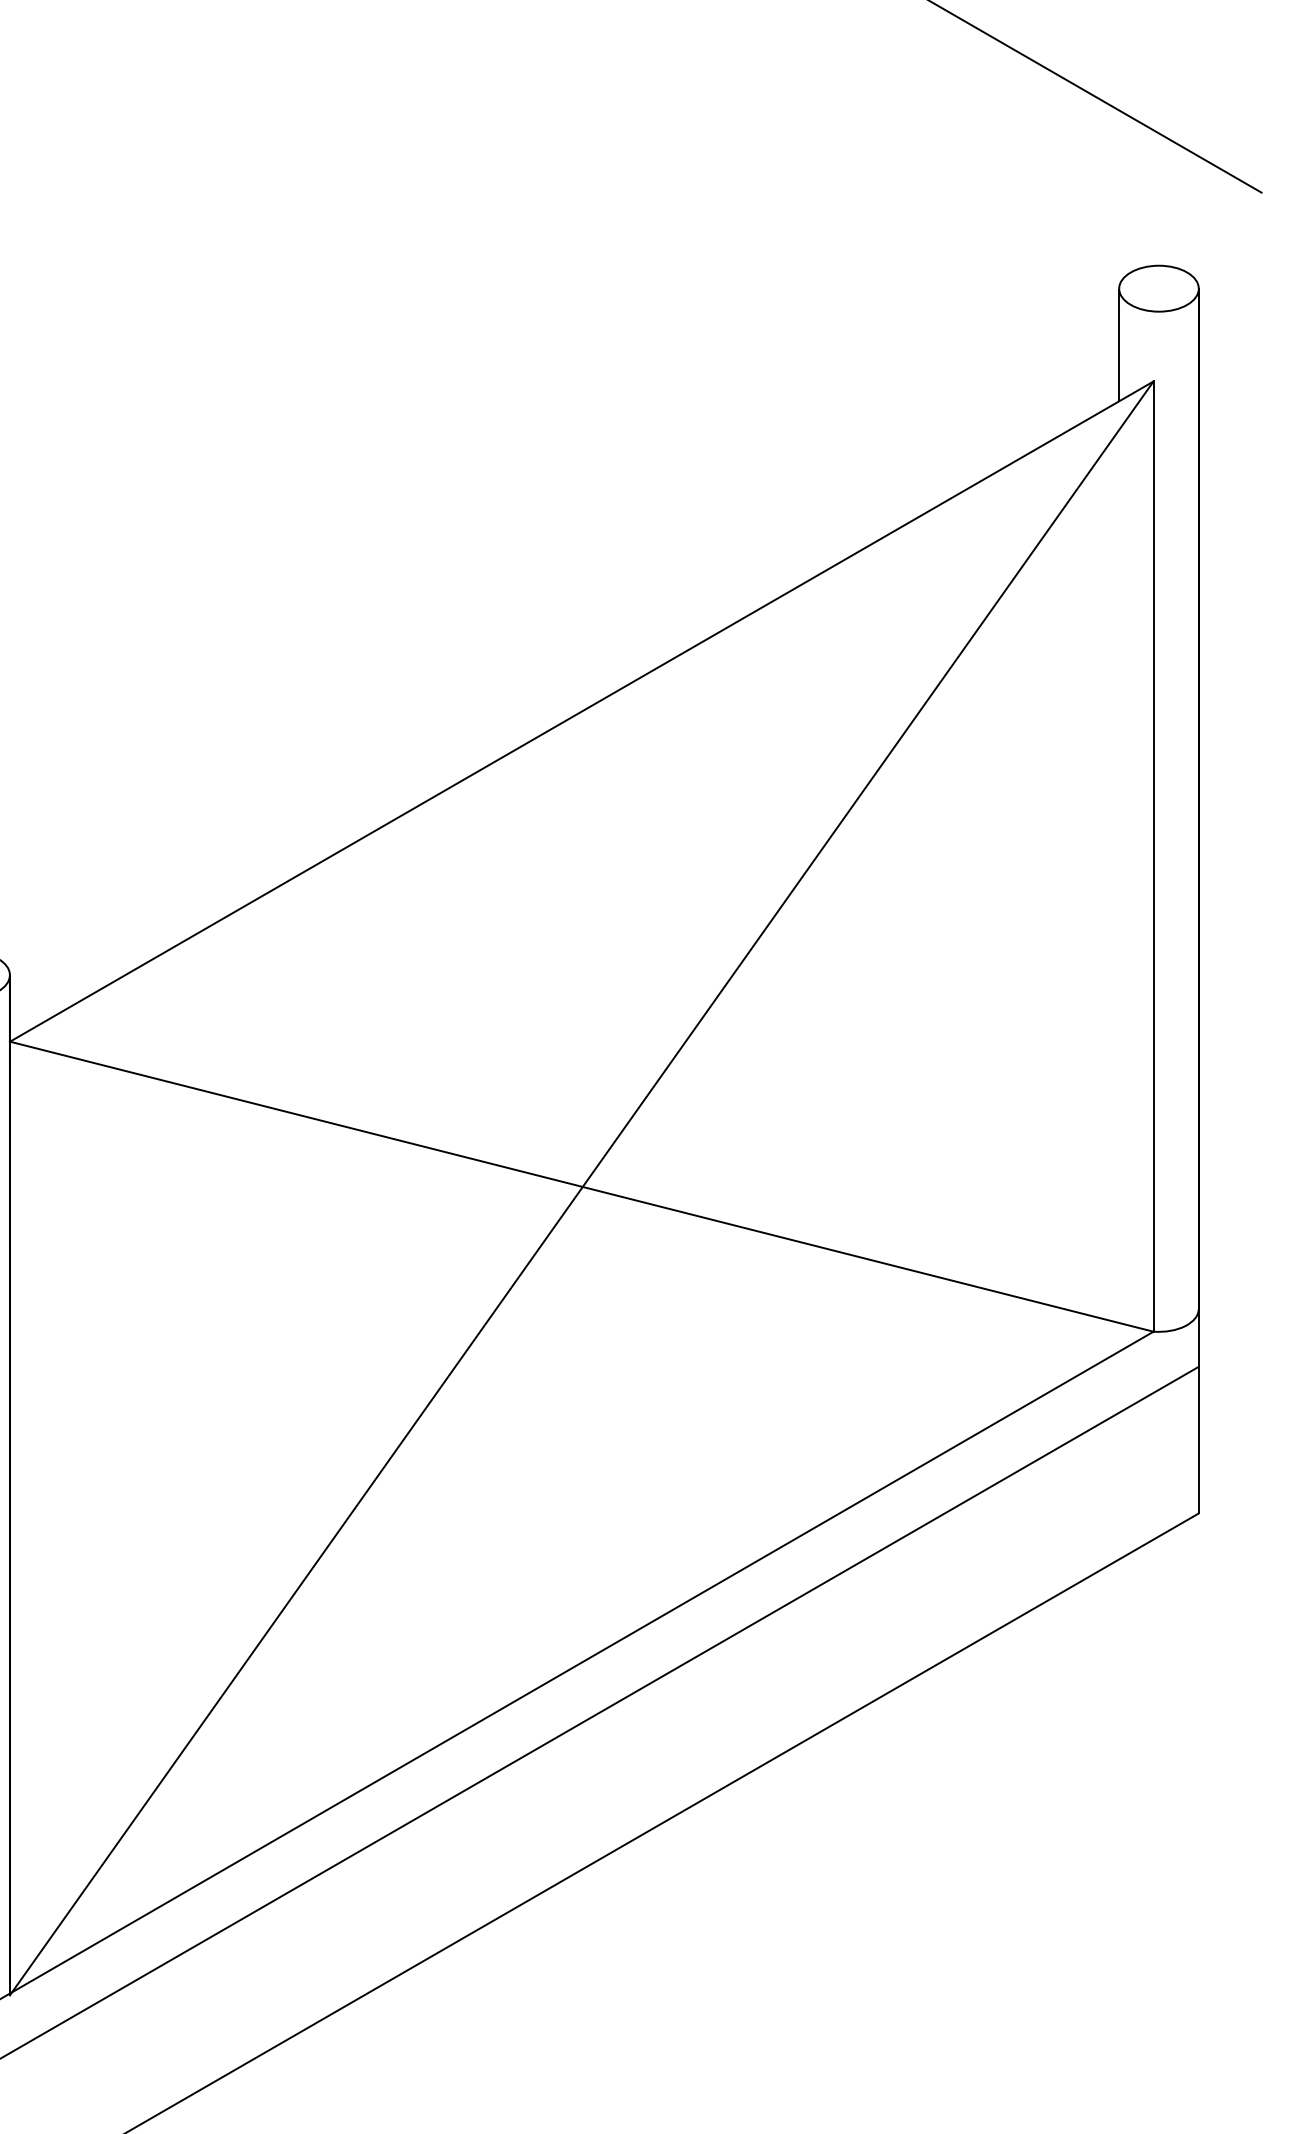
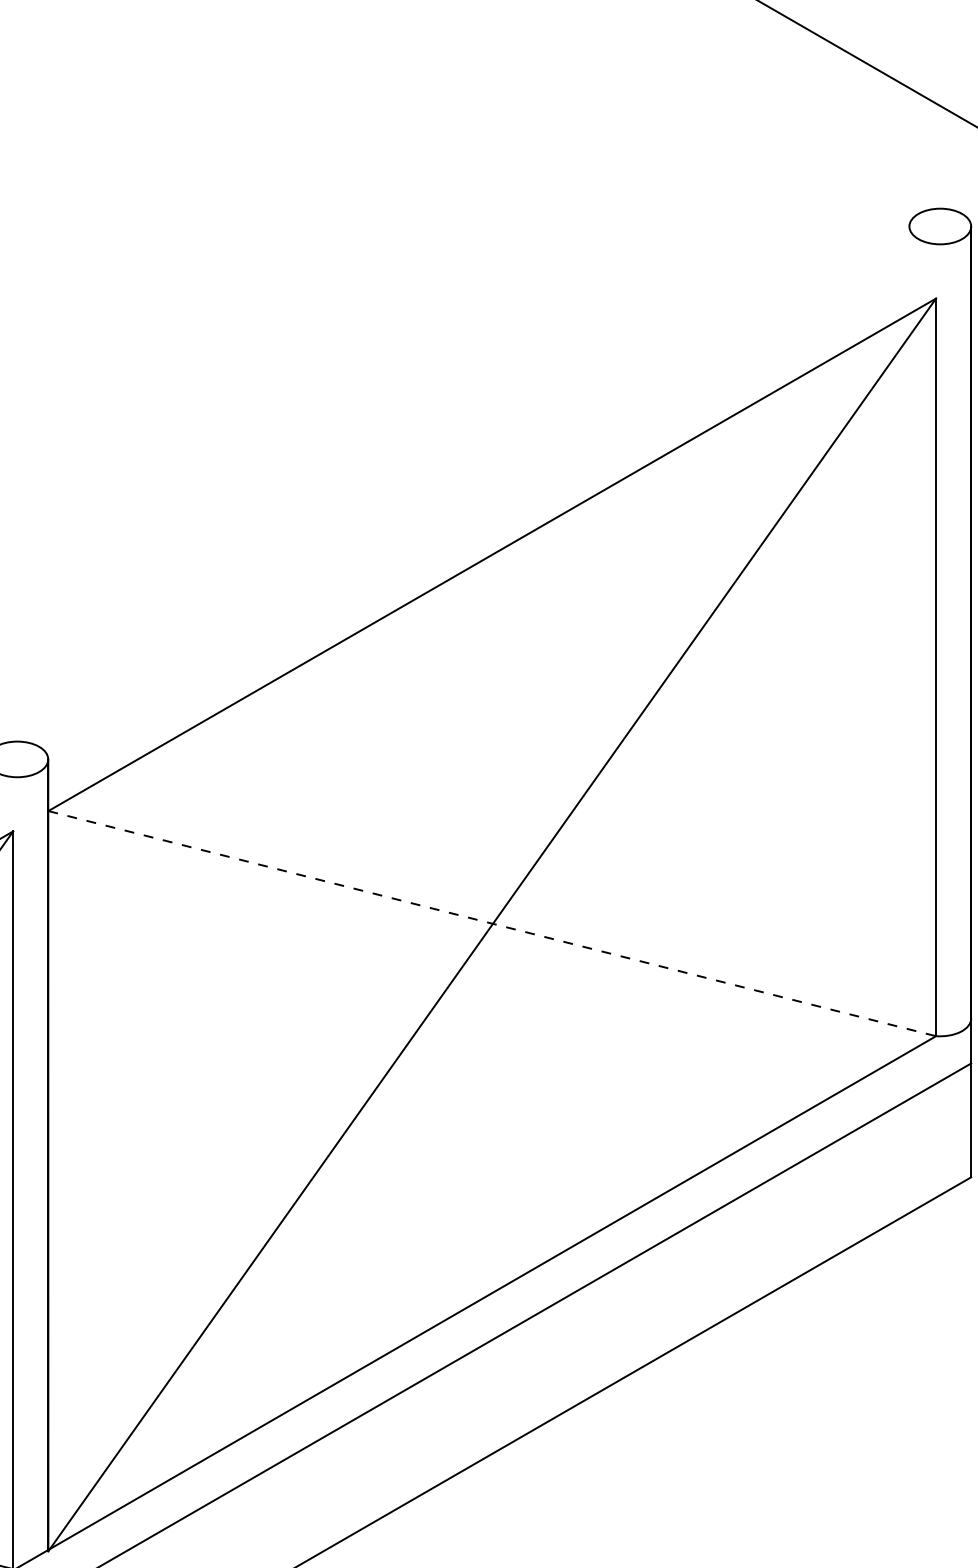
line: (1119, 345) -> (909, 270), removed
line: (581, 1186) -> (492, 923), solid -> dashed

